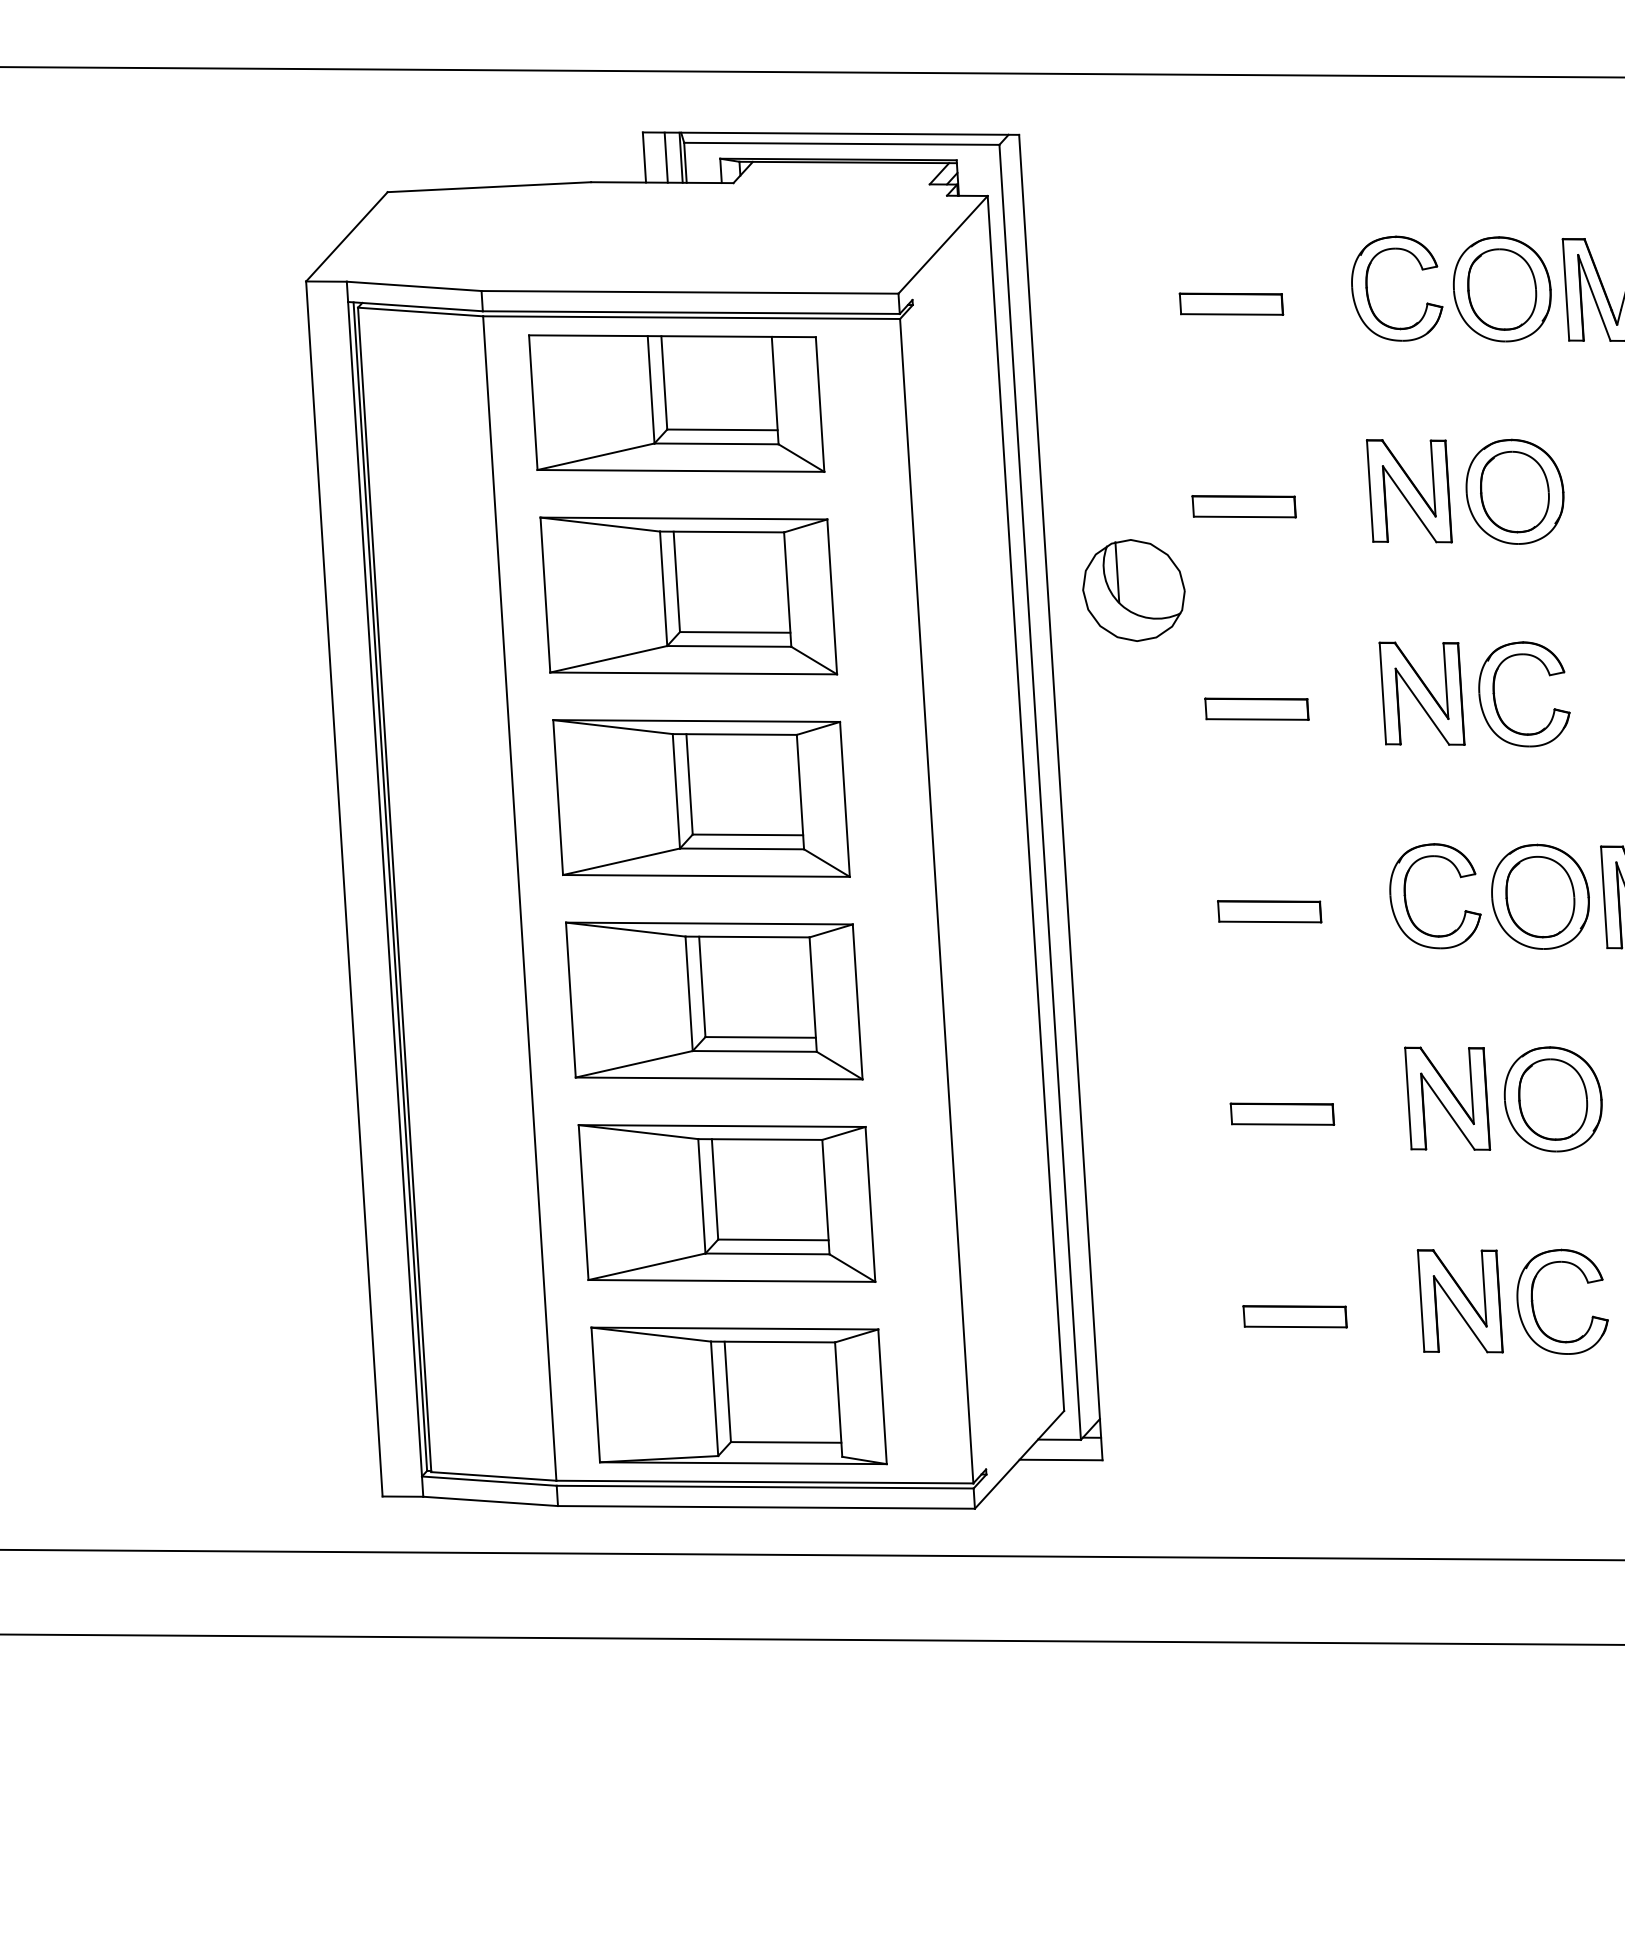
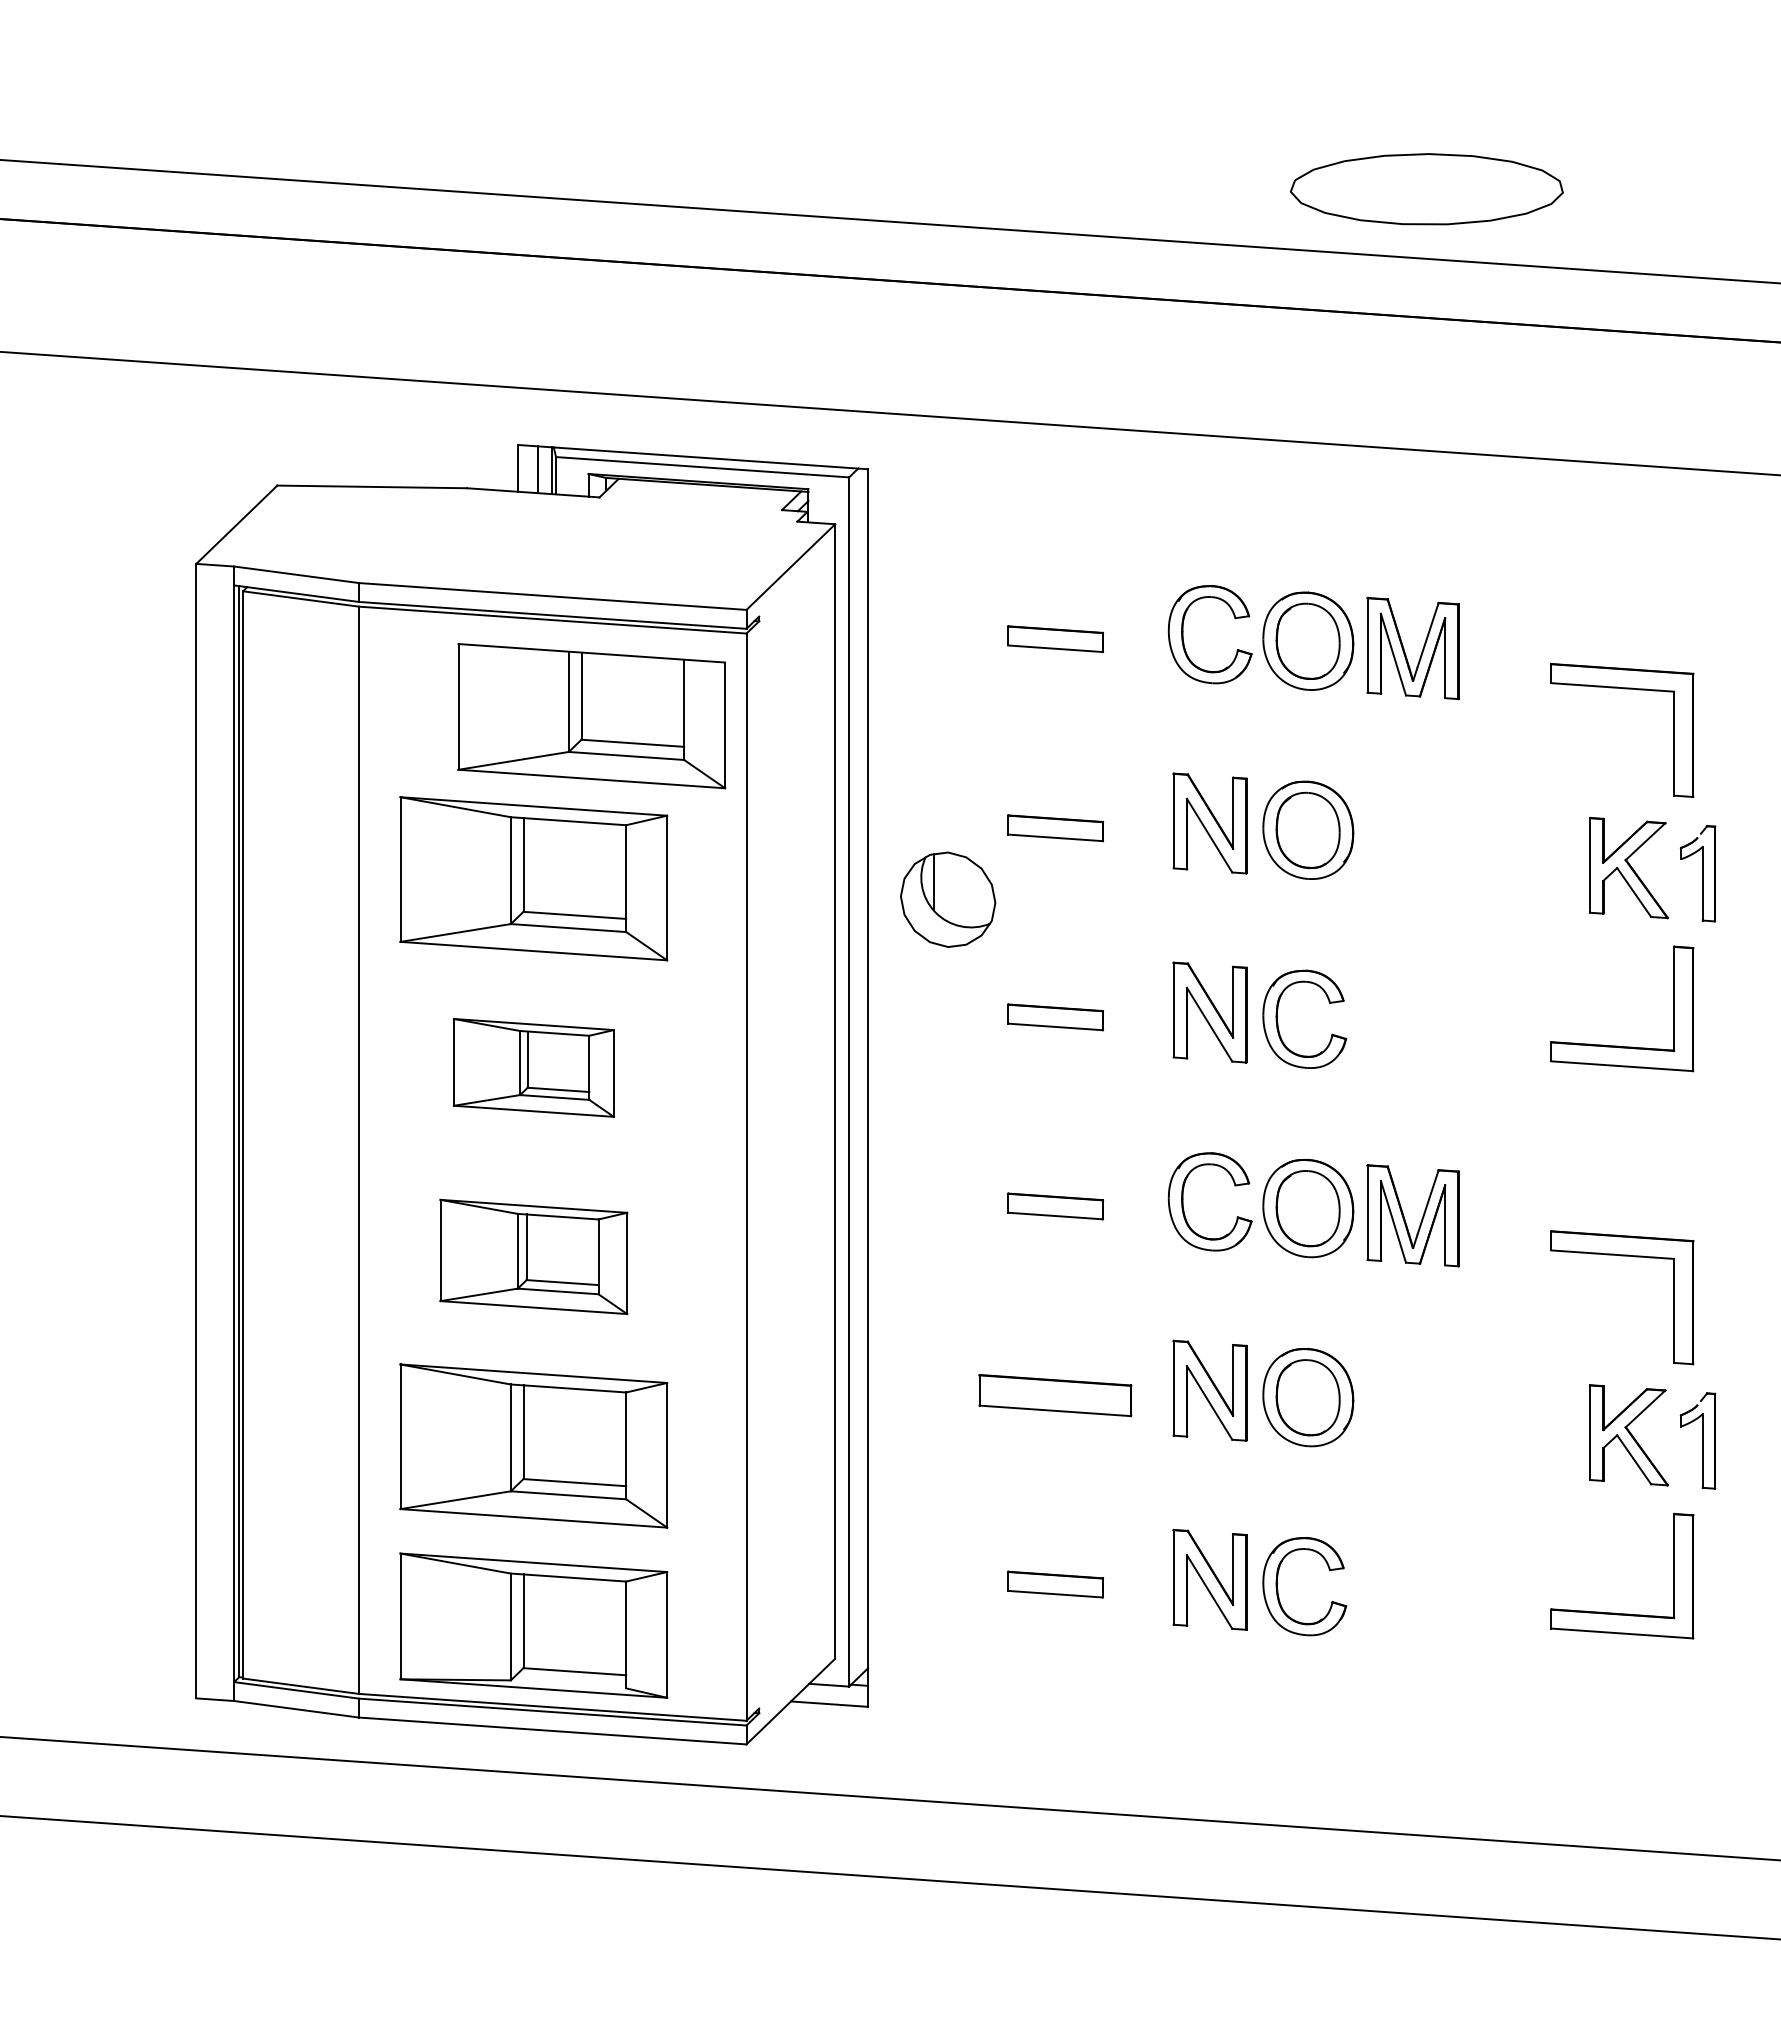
part: (676, 403) -> (591, 716), moved
part: (701, 798) -> (533, 1067), size x0.6
part: (713, 1000) -> (533, 1256), size x0.7
part: (1282, 1114) -> (1055, 1395), size x1.6

